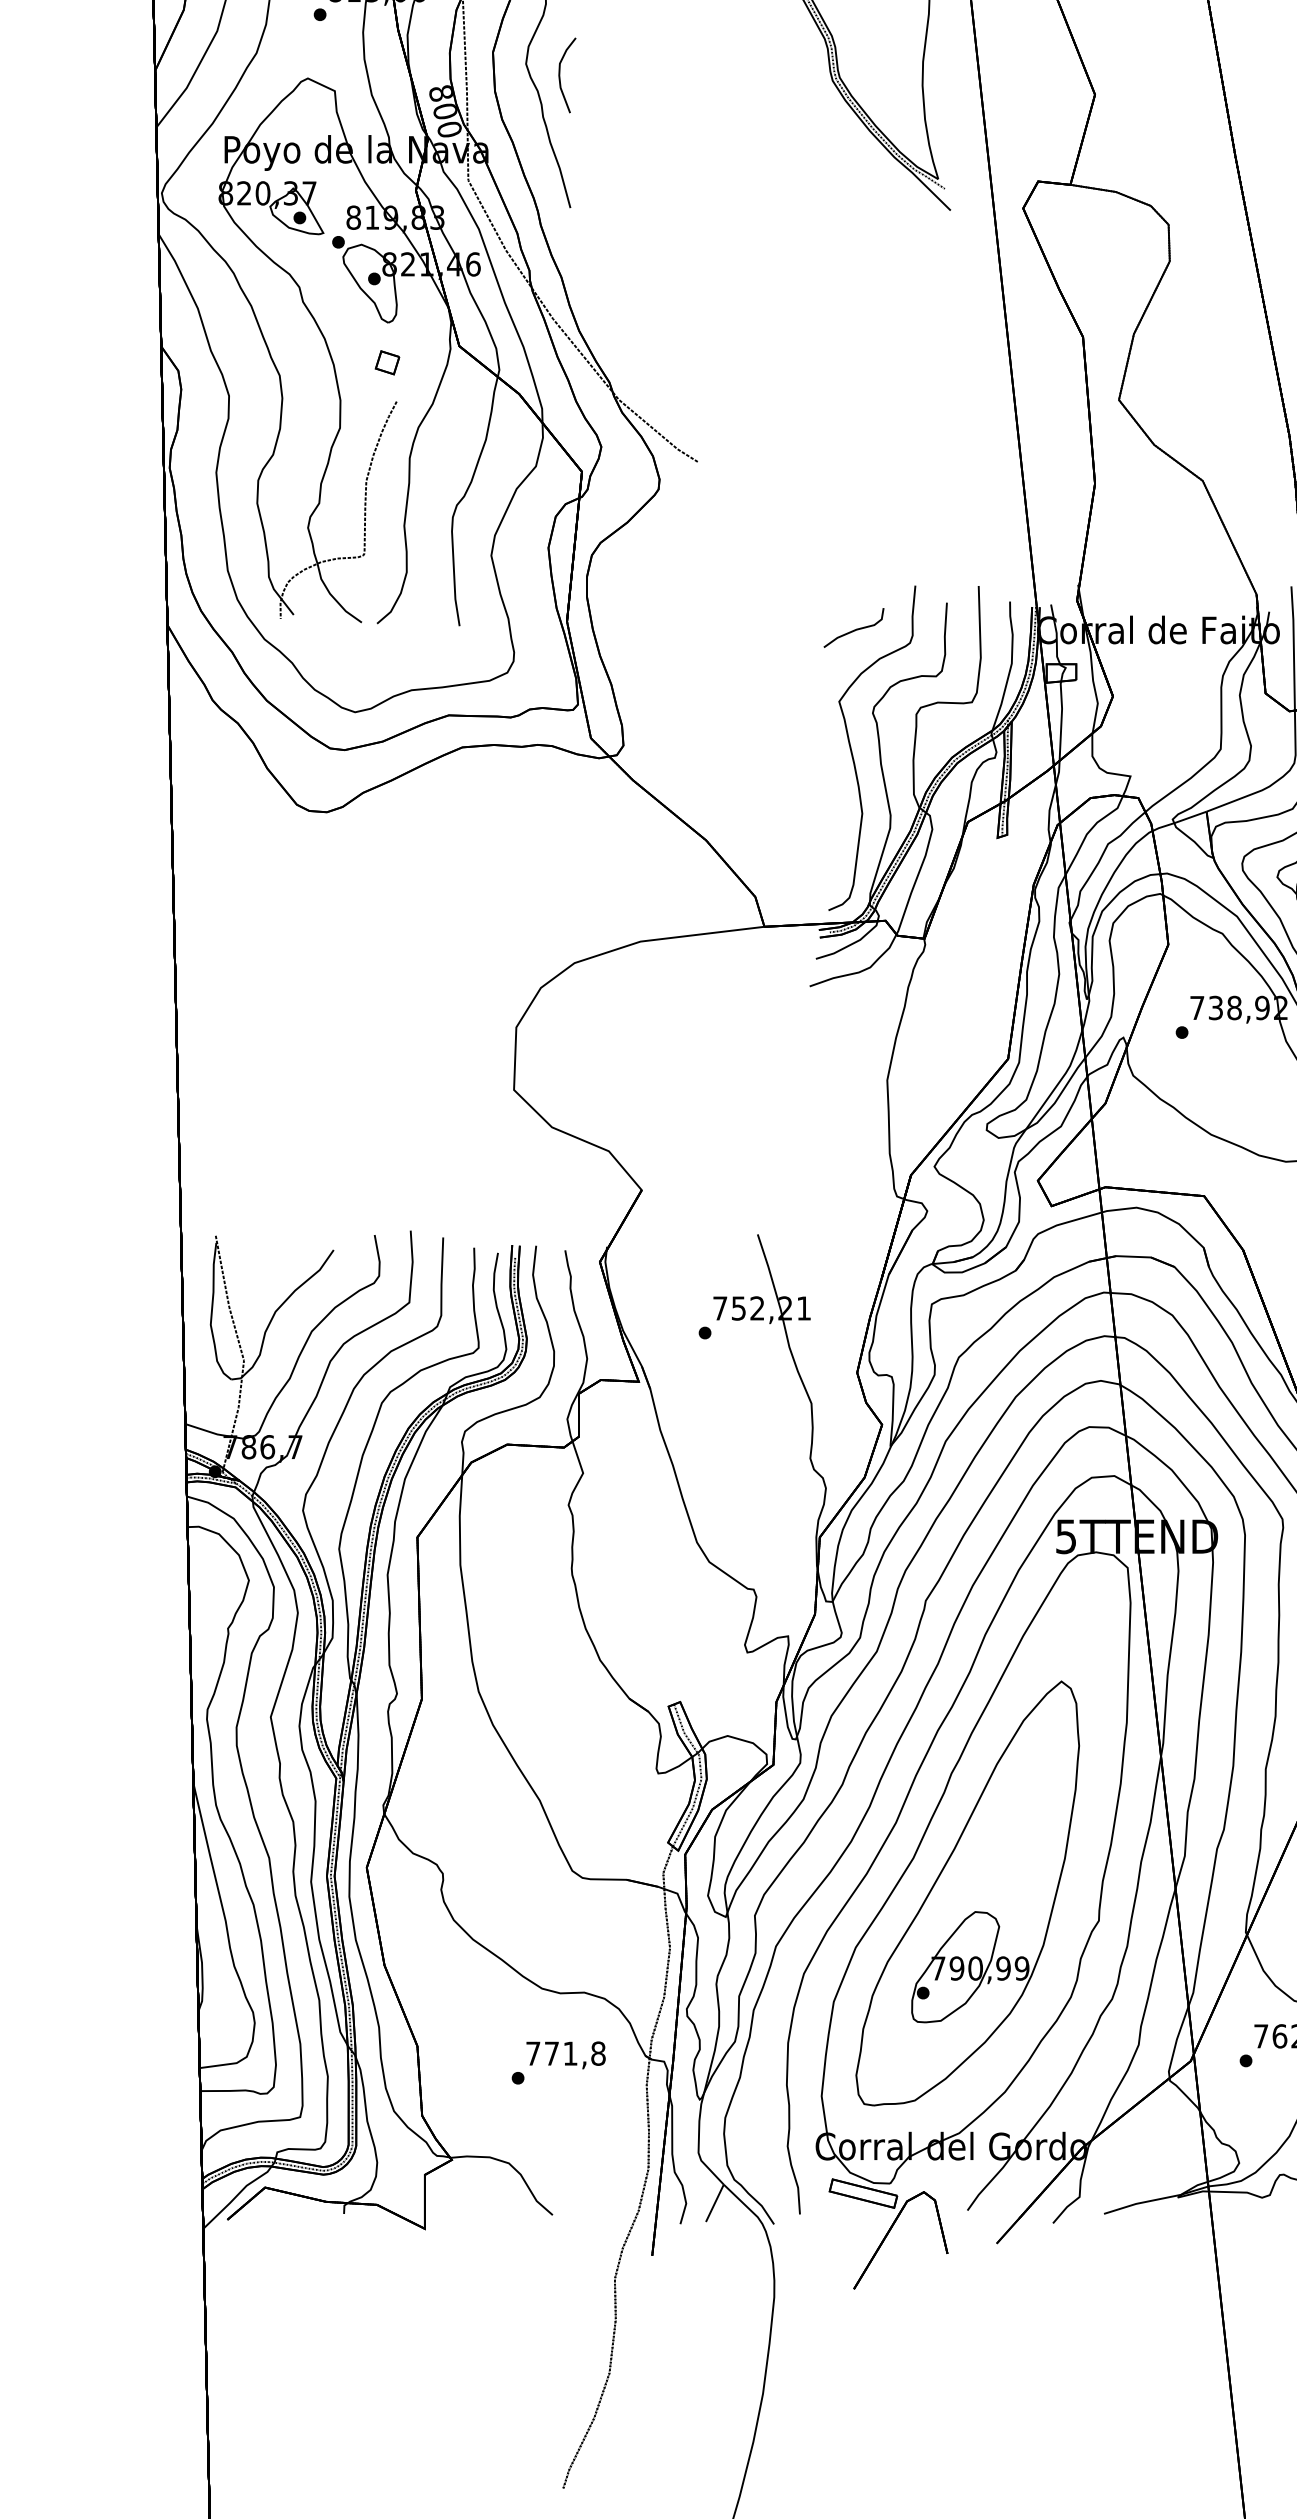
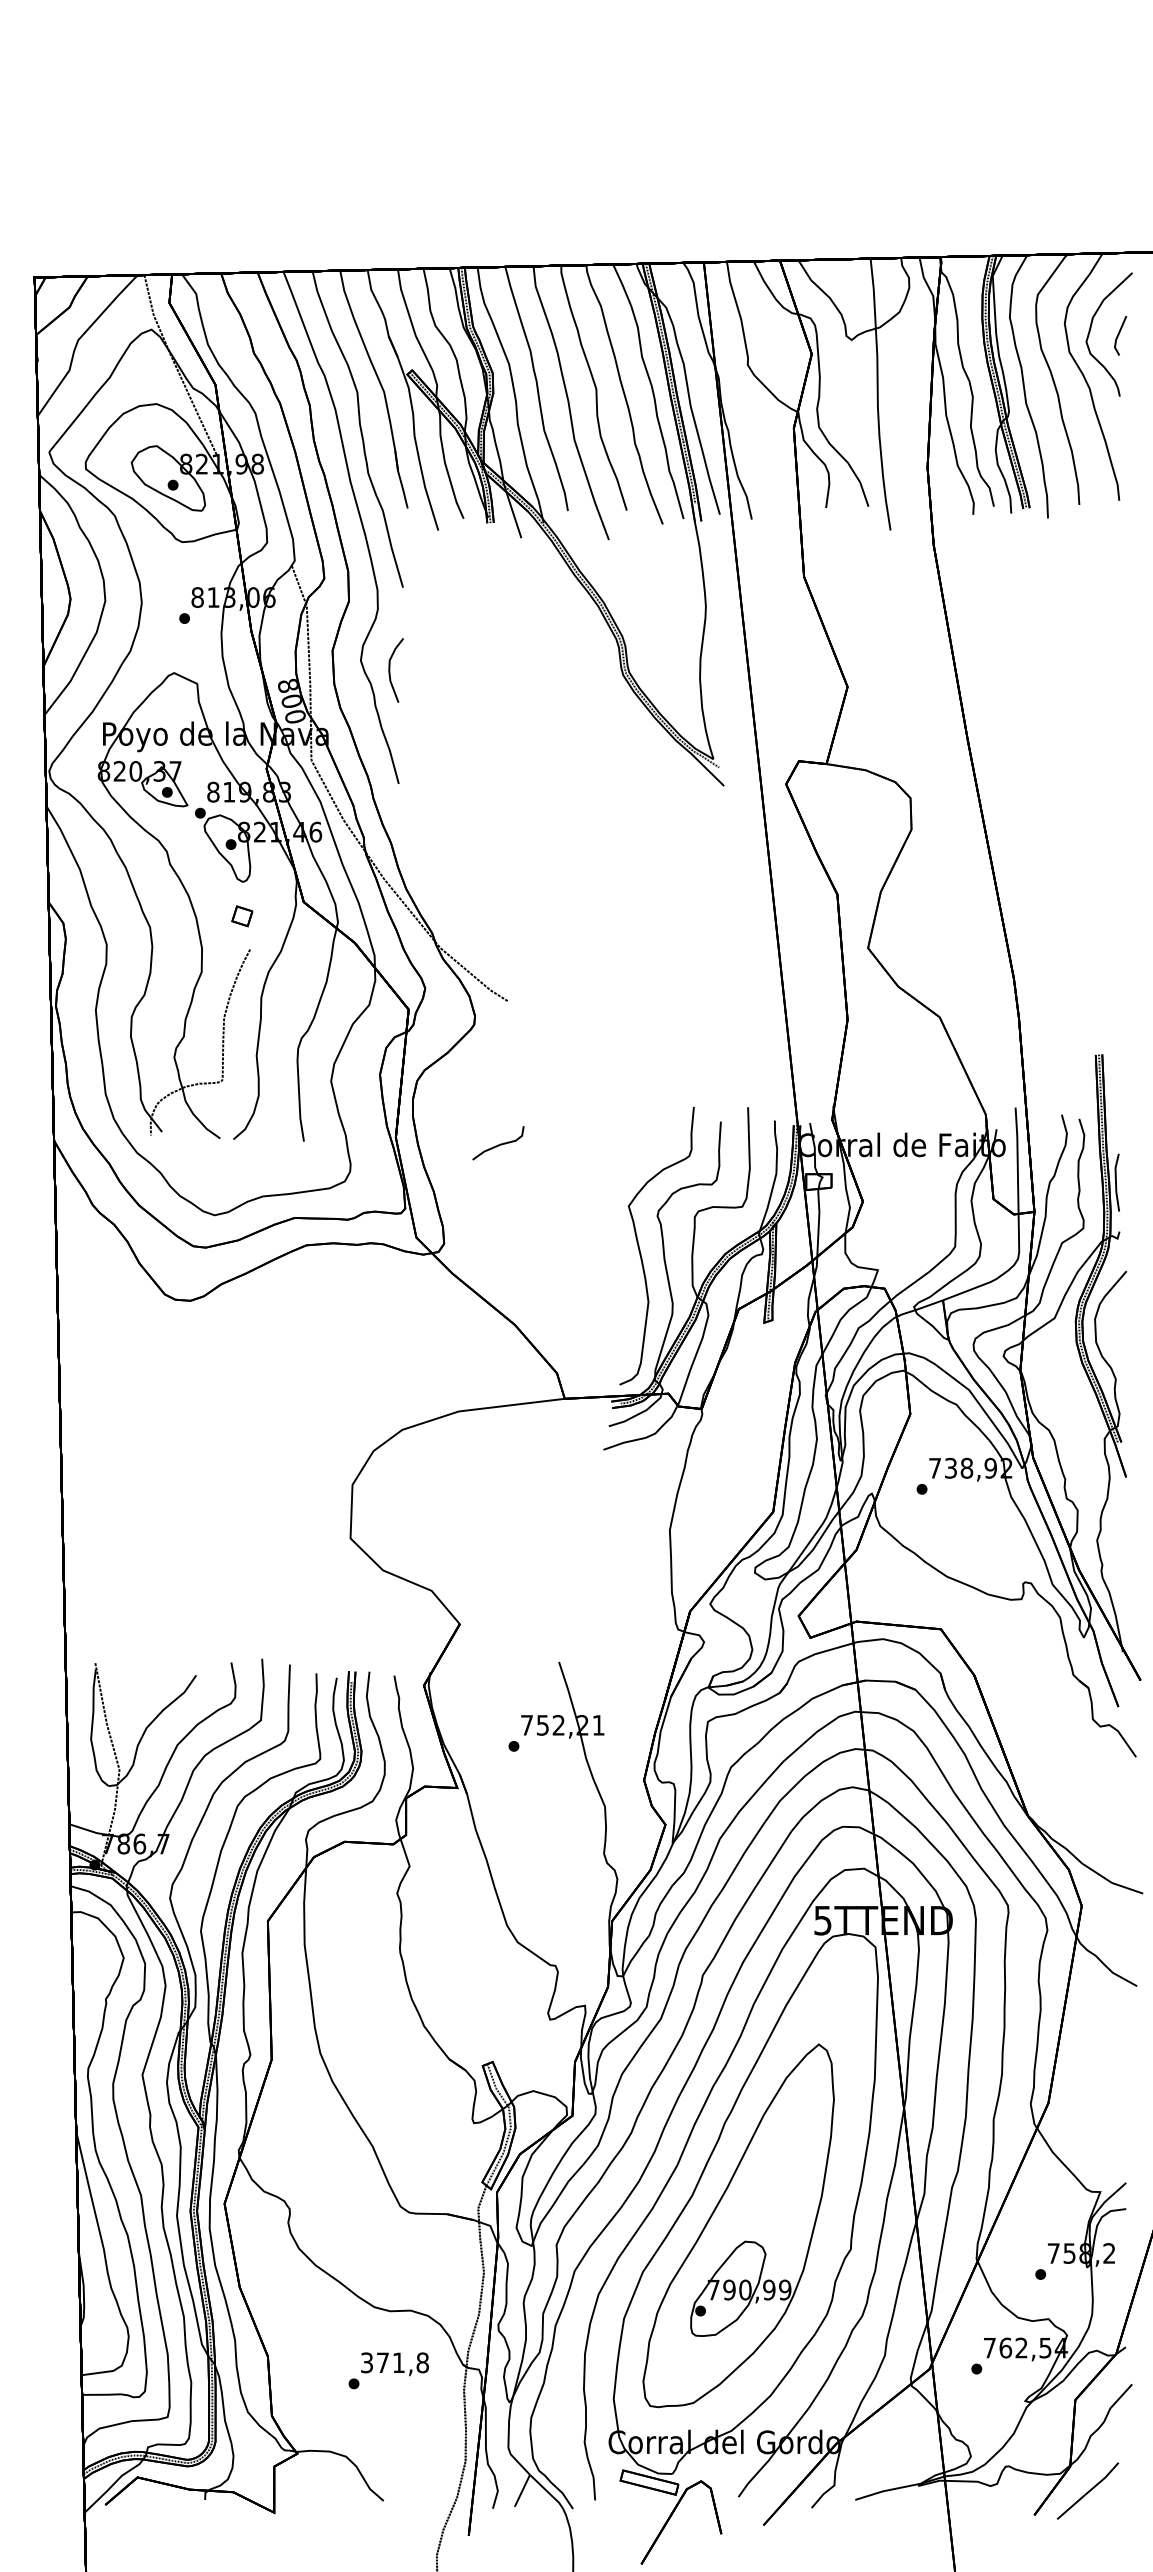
part: (854, 628) -> (498, 1143), moved
text: (532, 2053) -> (366, 2362), 771,8 -> 371,8

